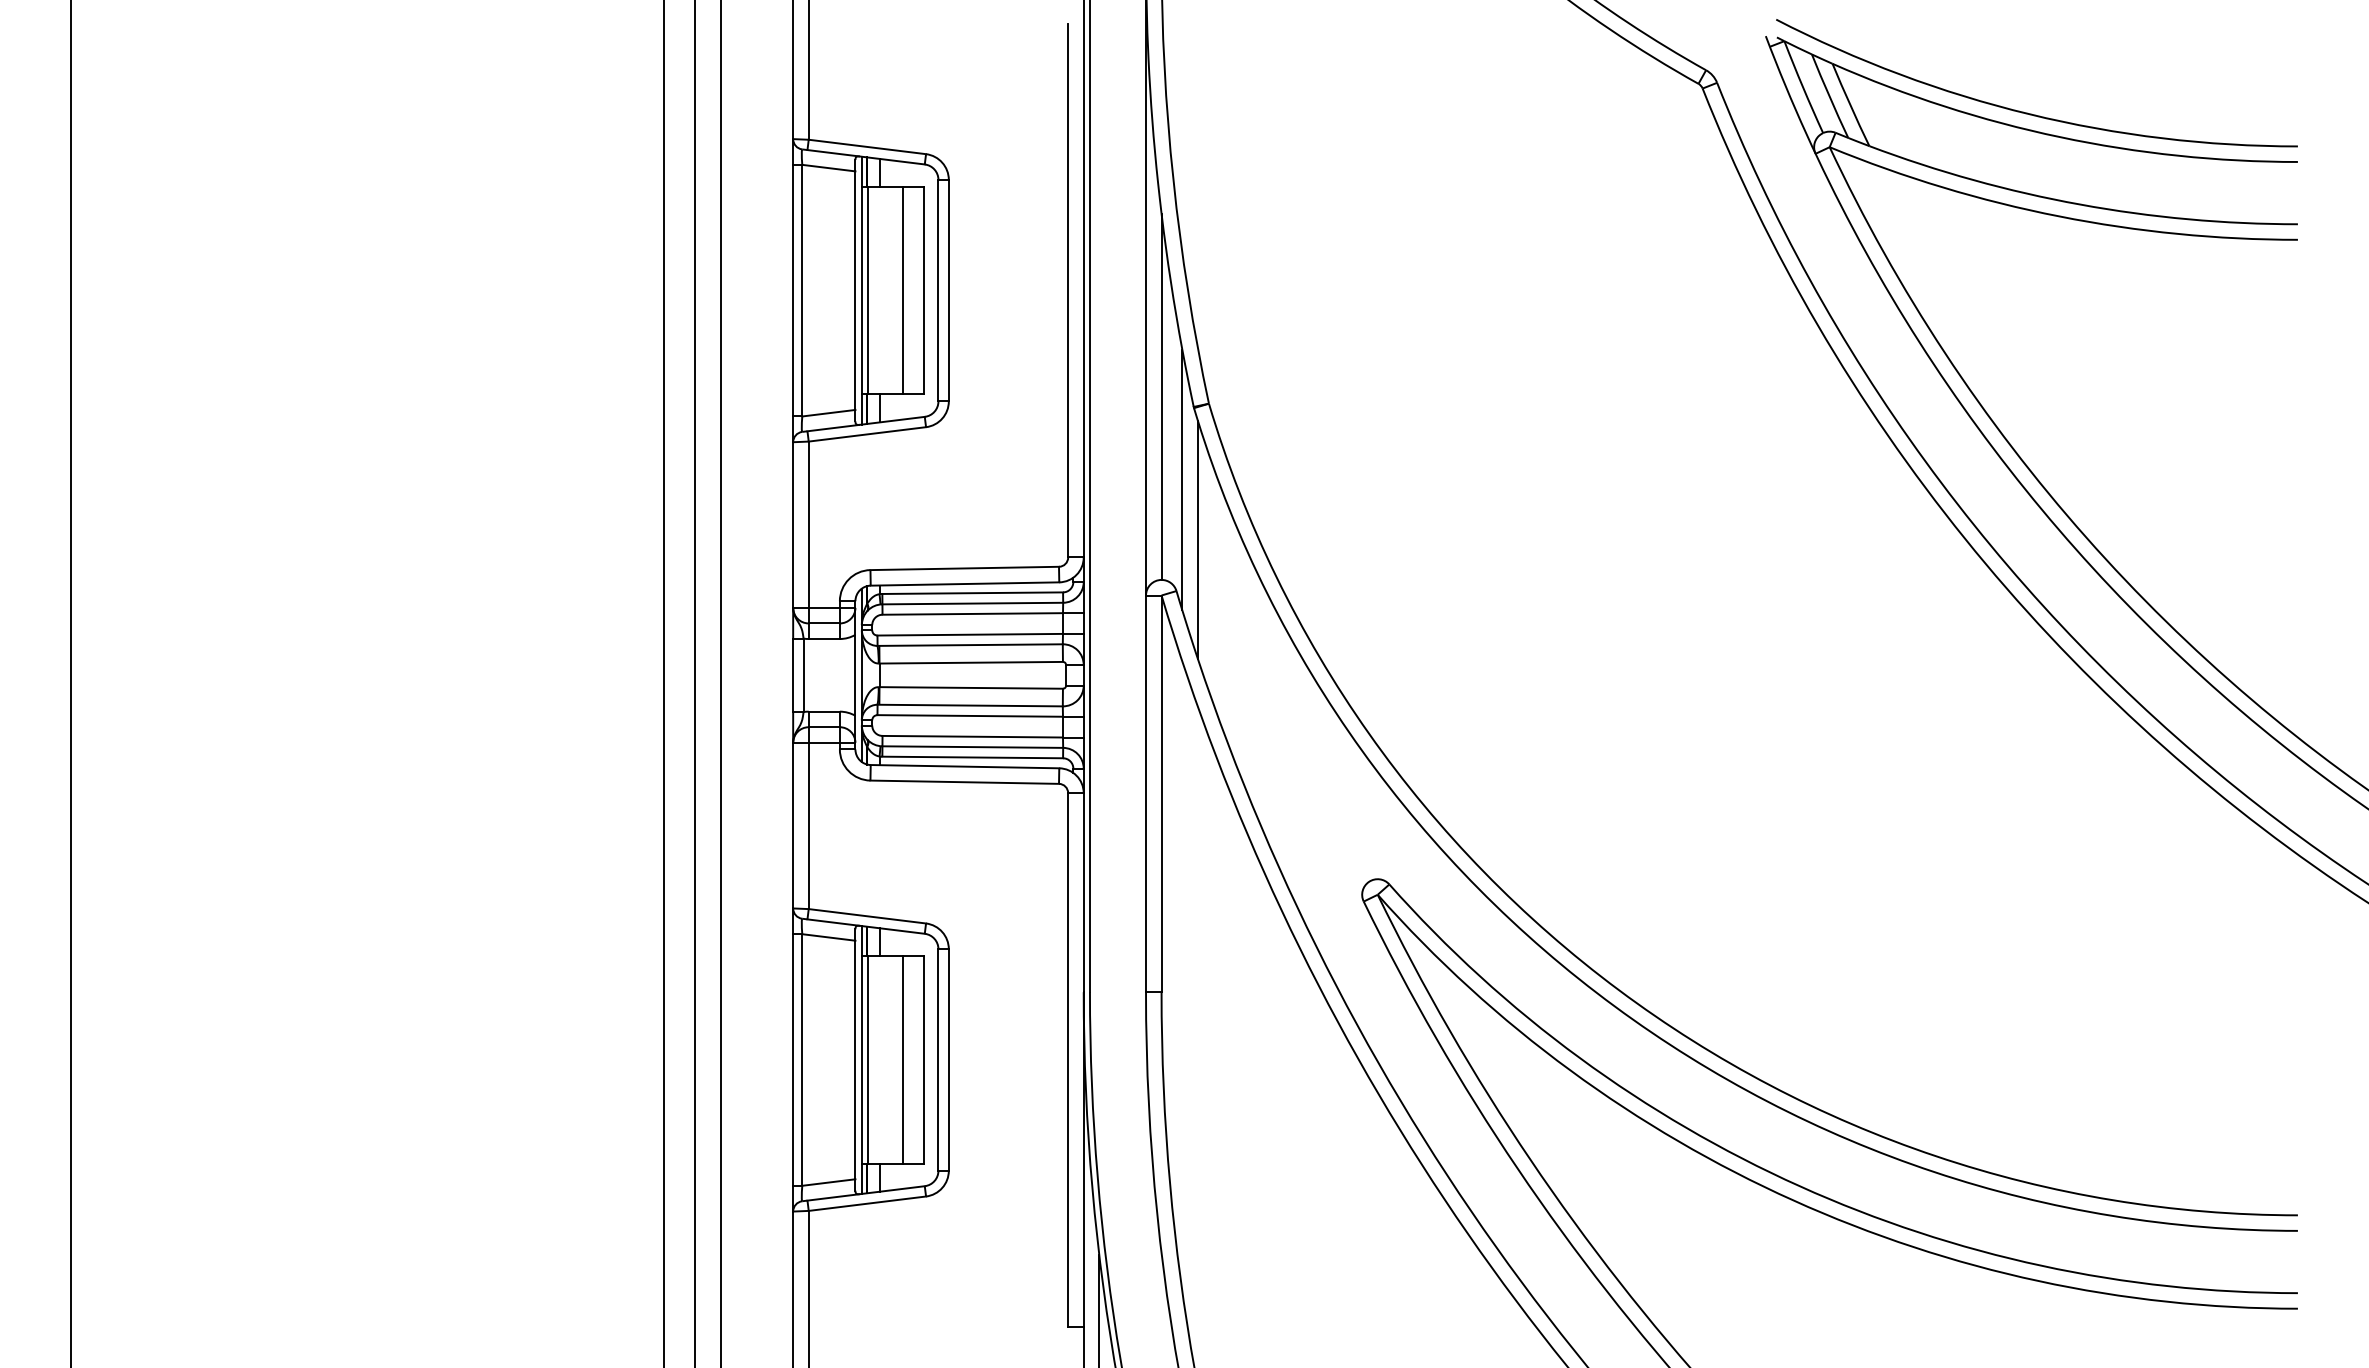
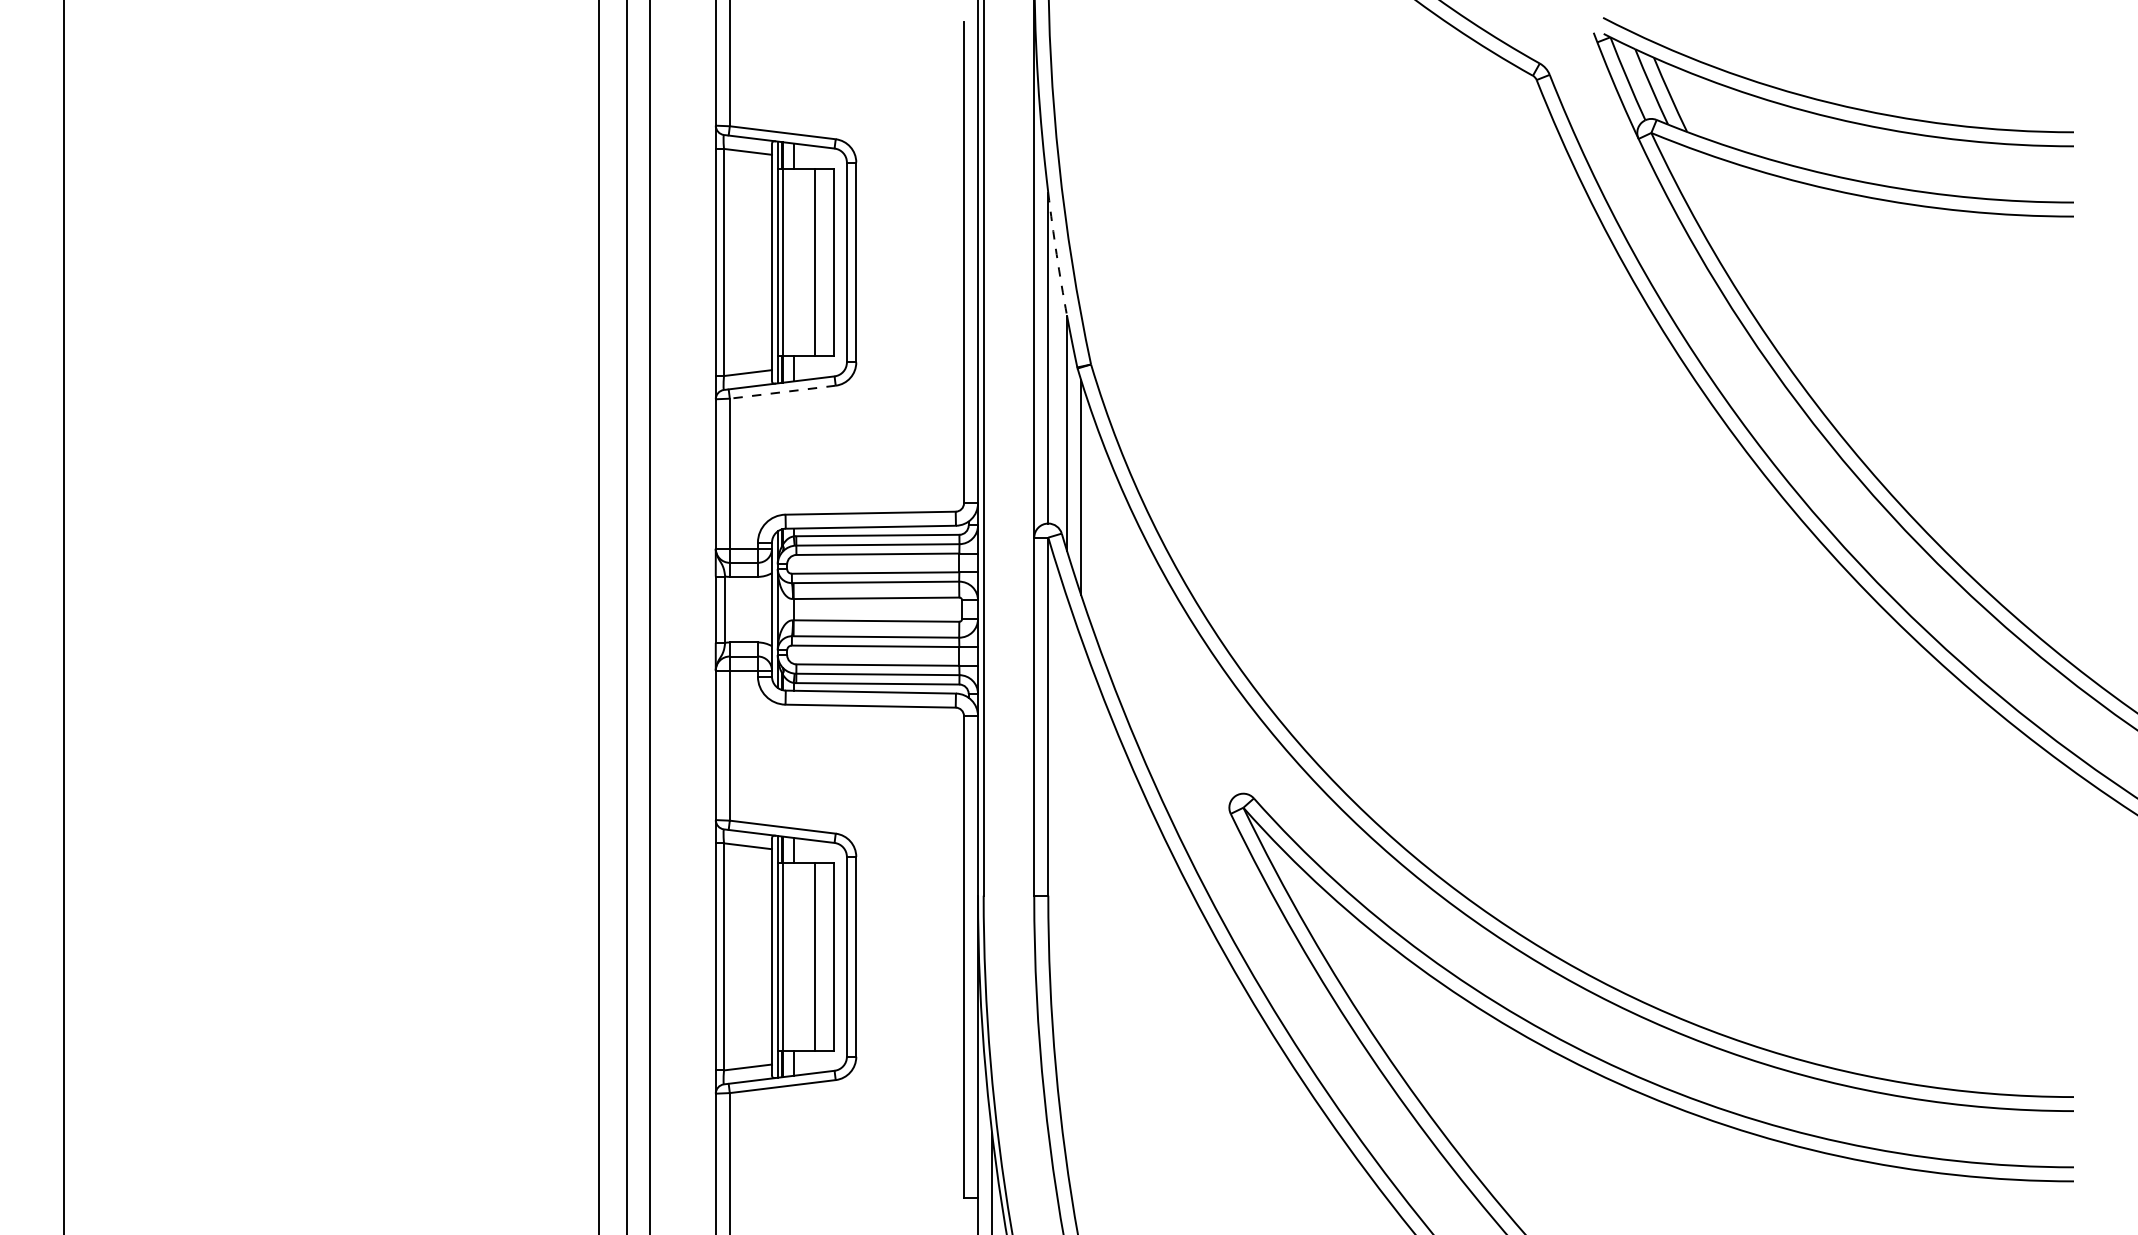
arc: (1170, 281) -> (1056, 254), solid -> dashed
line: (866, 434) -> (781, 392), solid -> dashed

